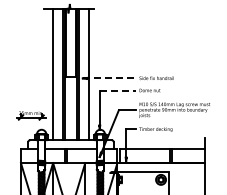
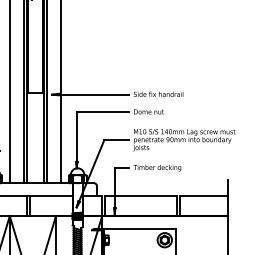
line: (109, 78) -> (90, 94), dashed -> solid
line: (118, 90) -> (103, 111), dashed -> solid

